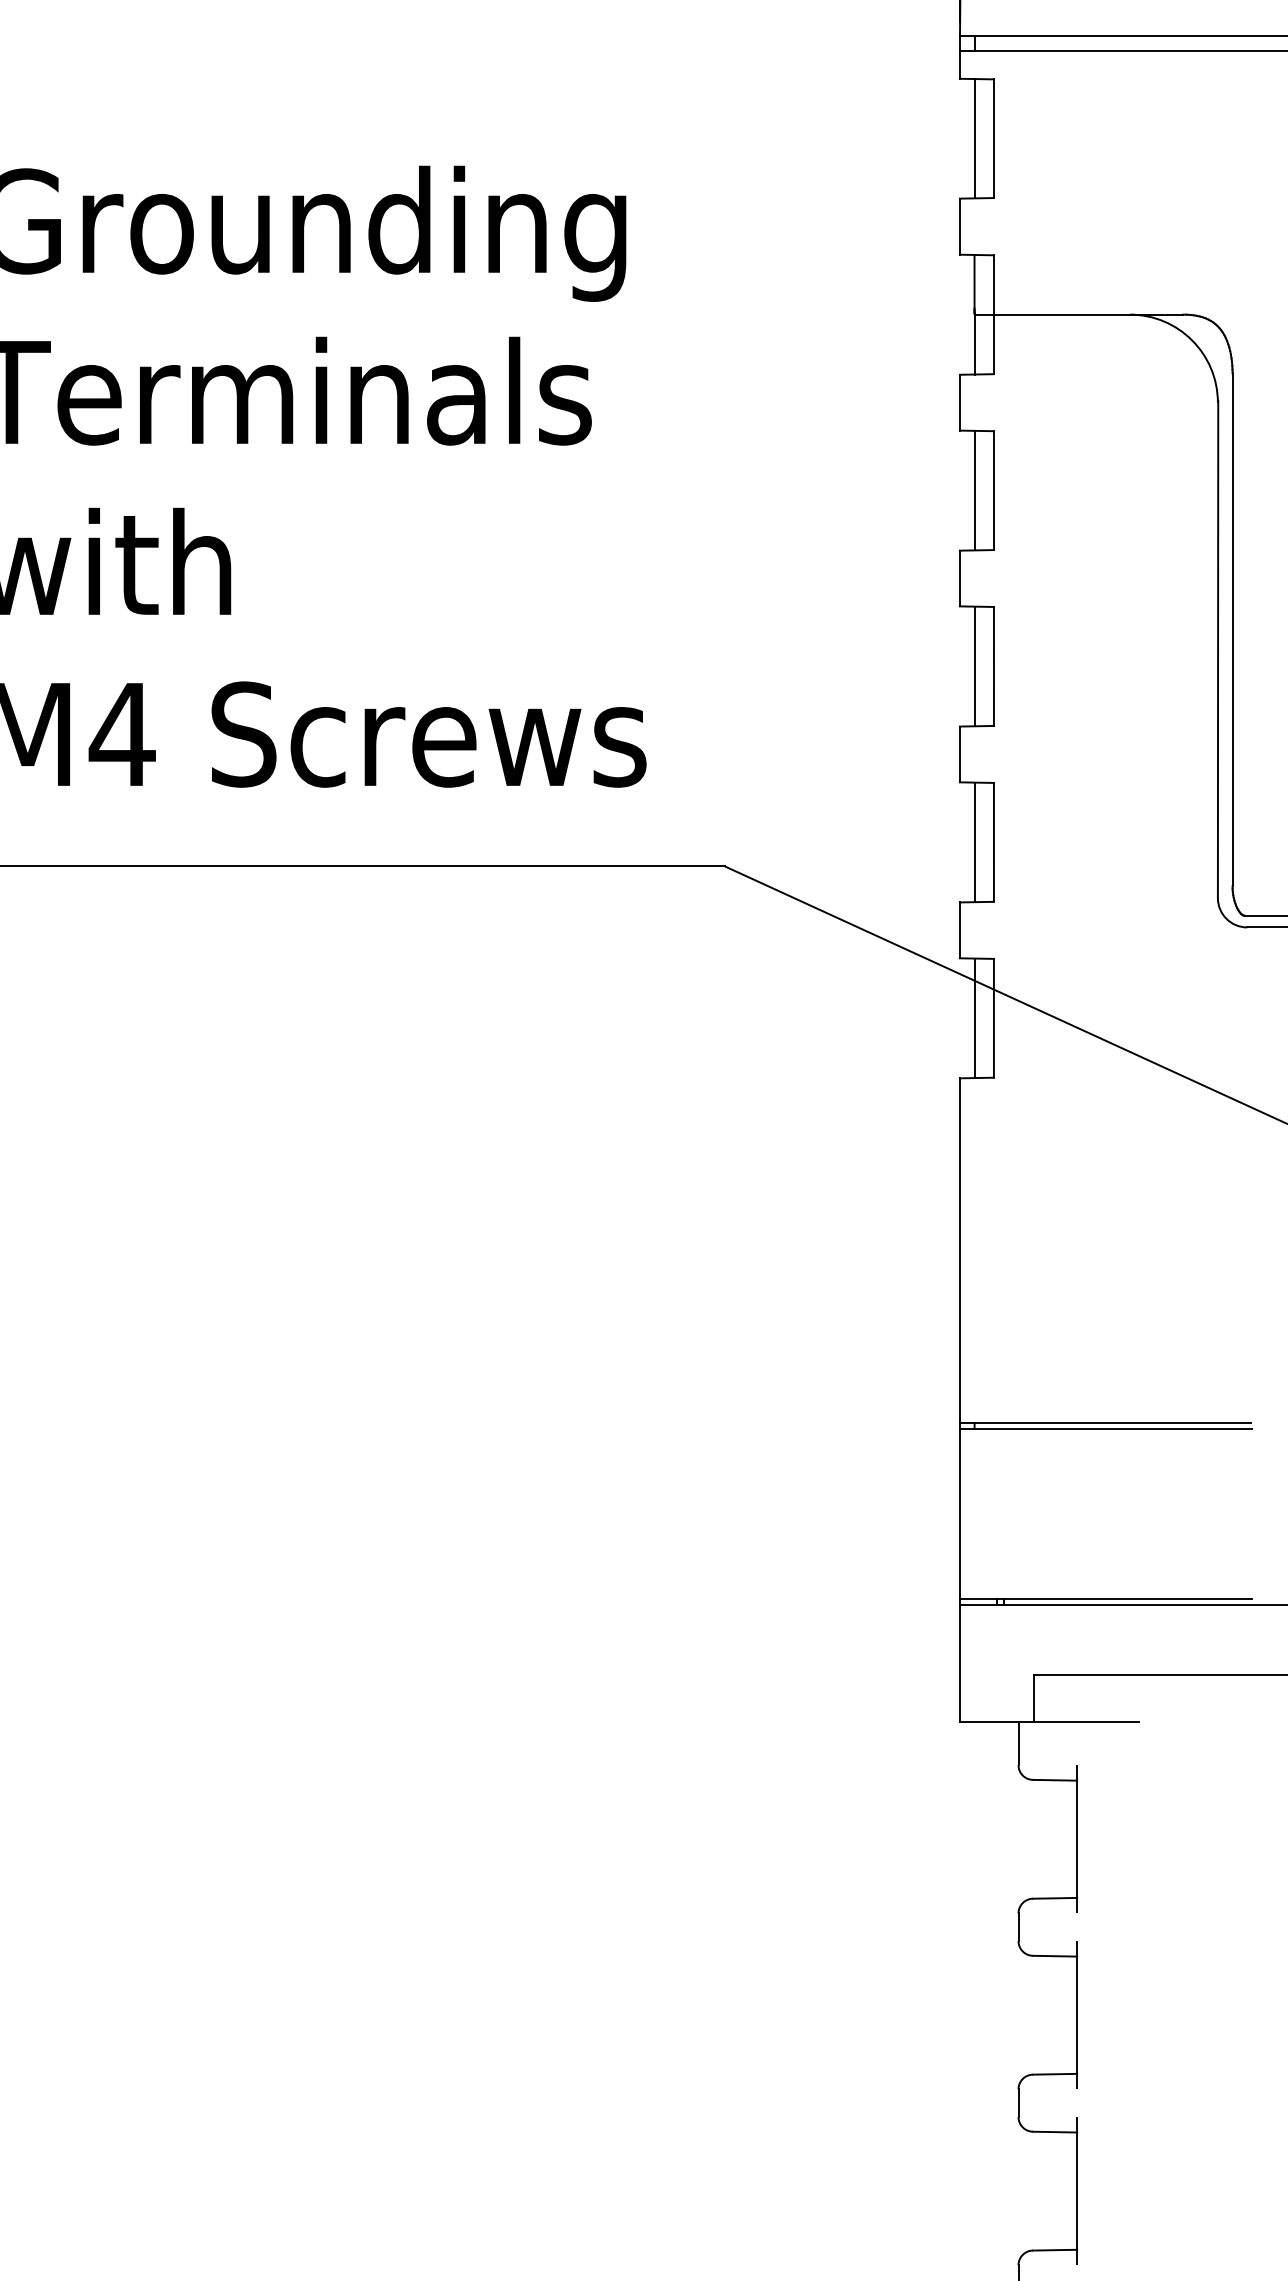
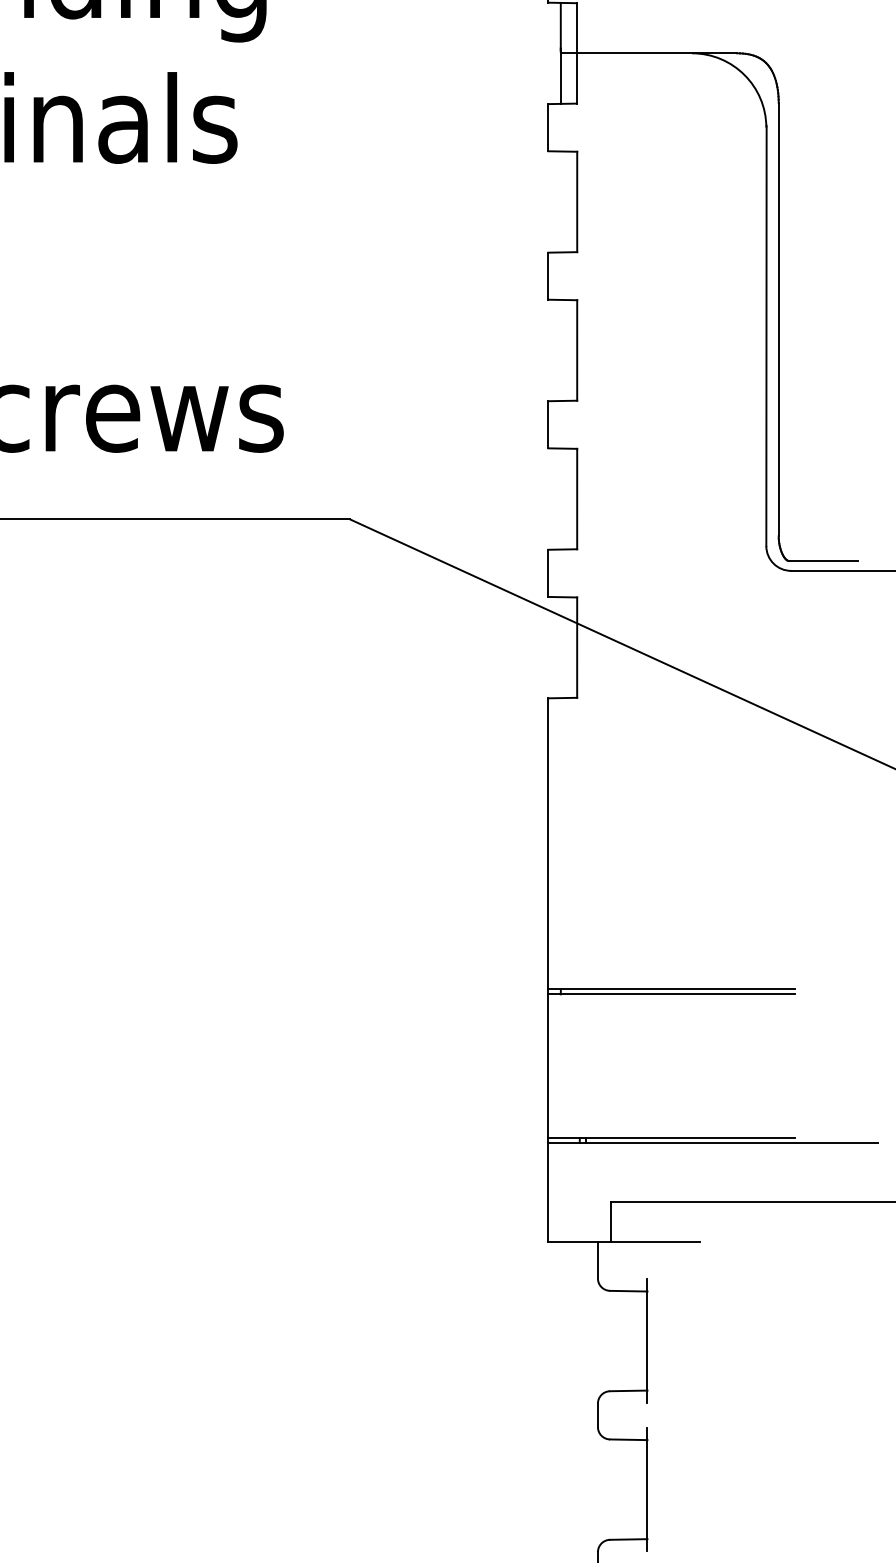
line: (974, 490) -> (560, 201), removed
line: (974, 666) -> (560, 350), removed
line: (974, 842) -> (560, 499), removed
line: (974, 1018) -> (560, 647), removed

